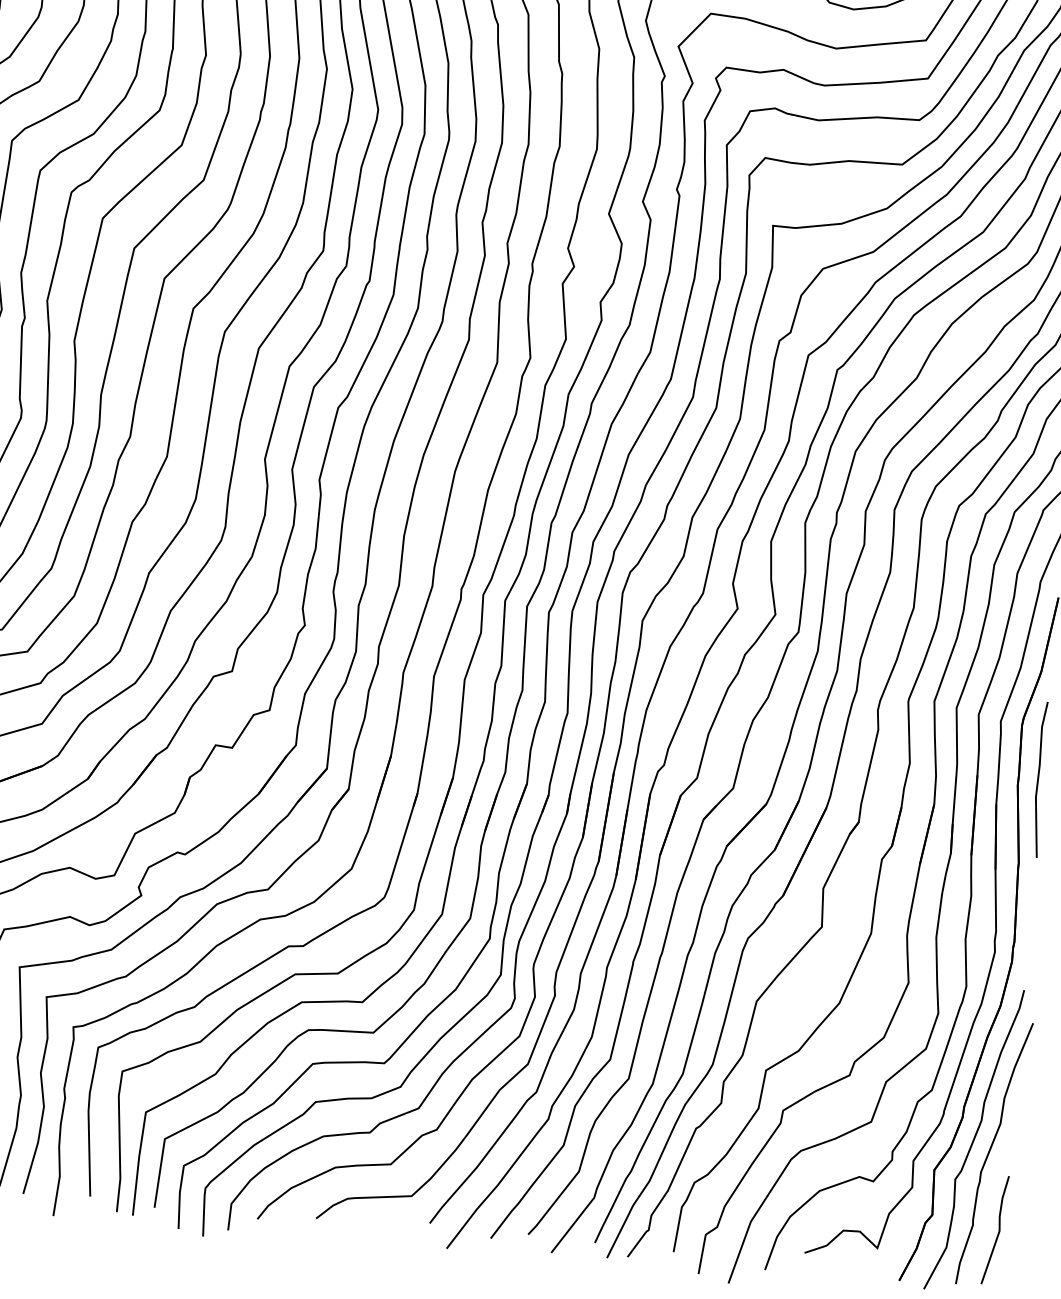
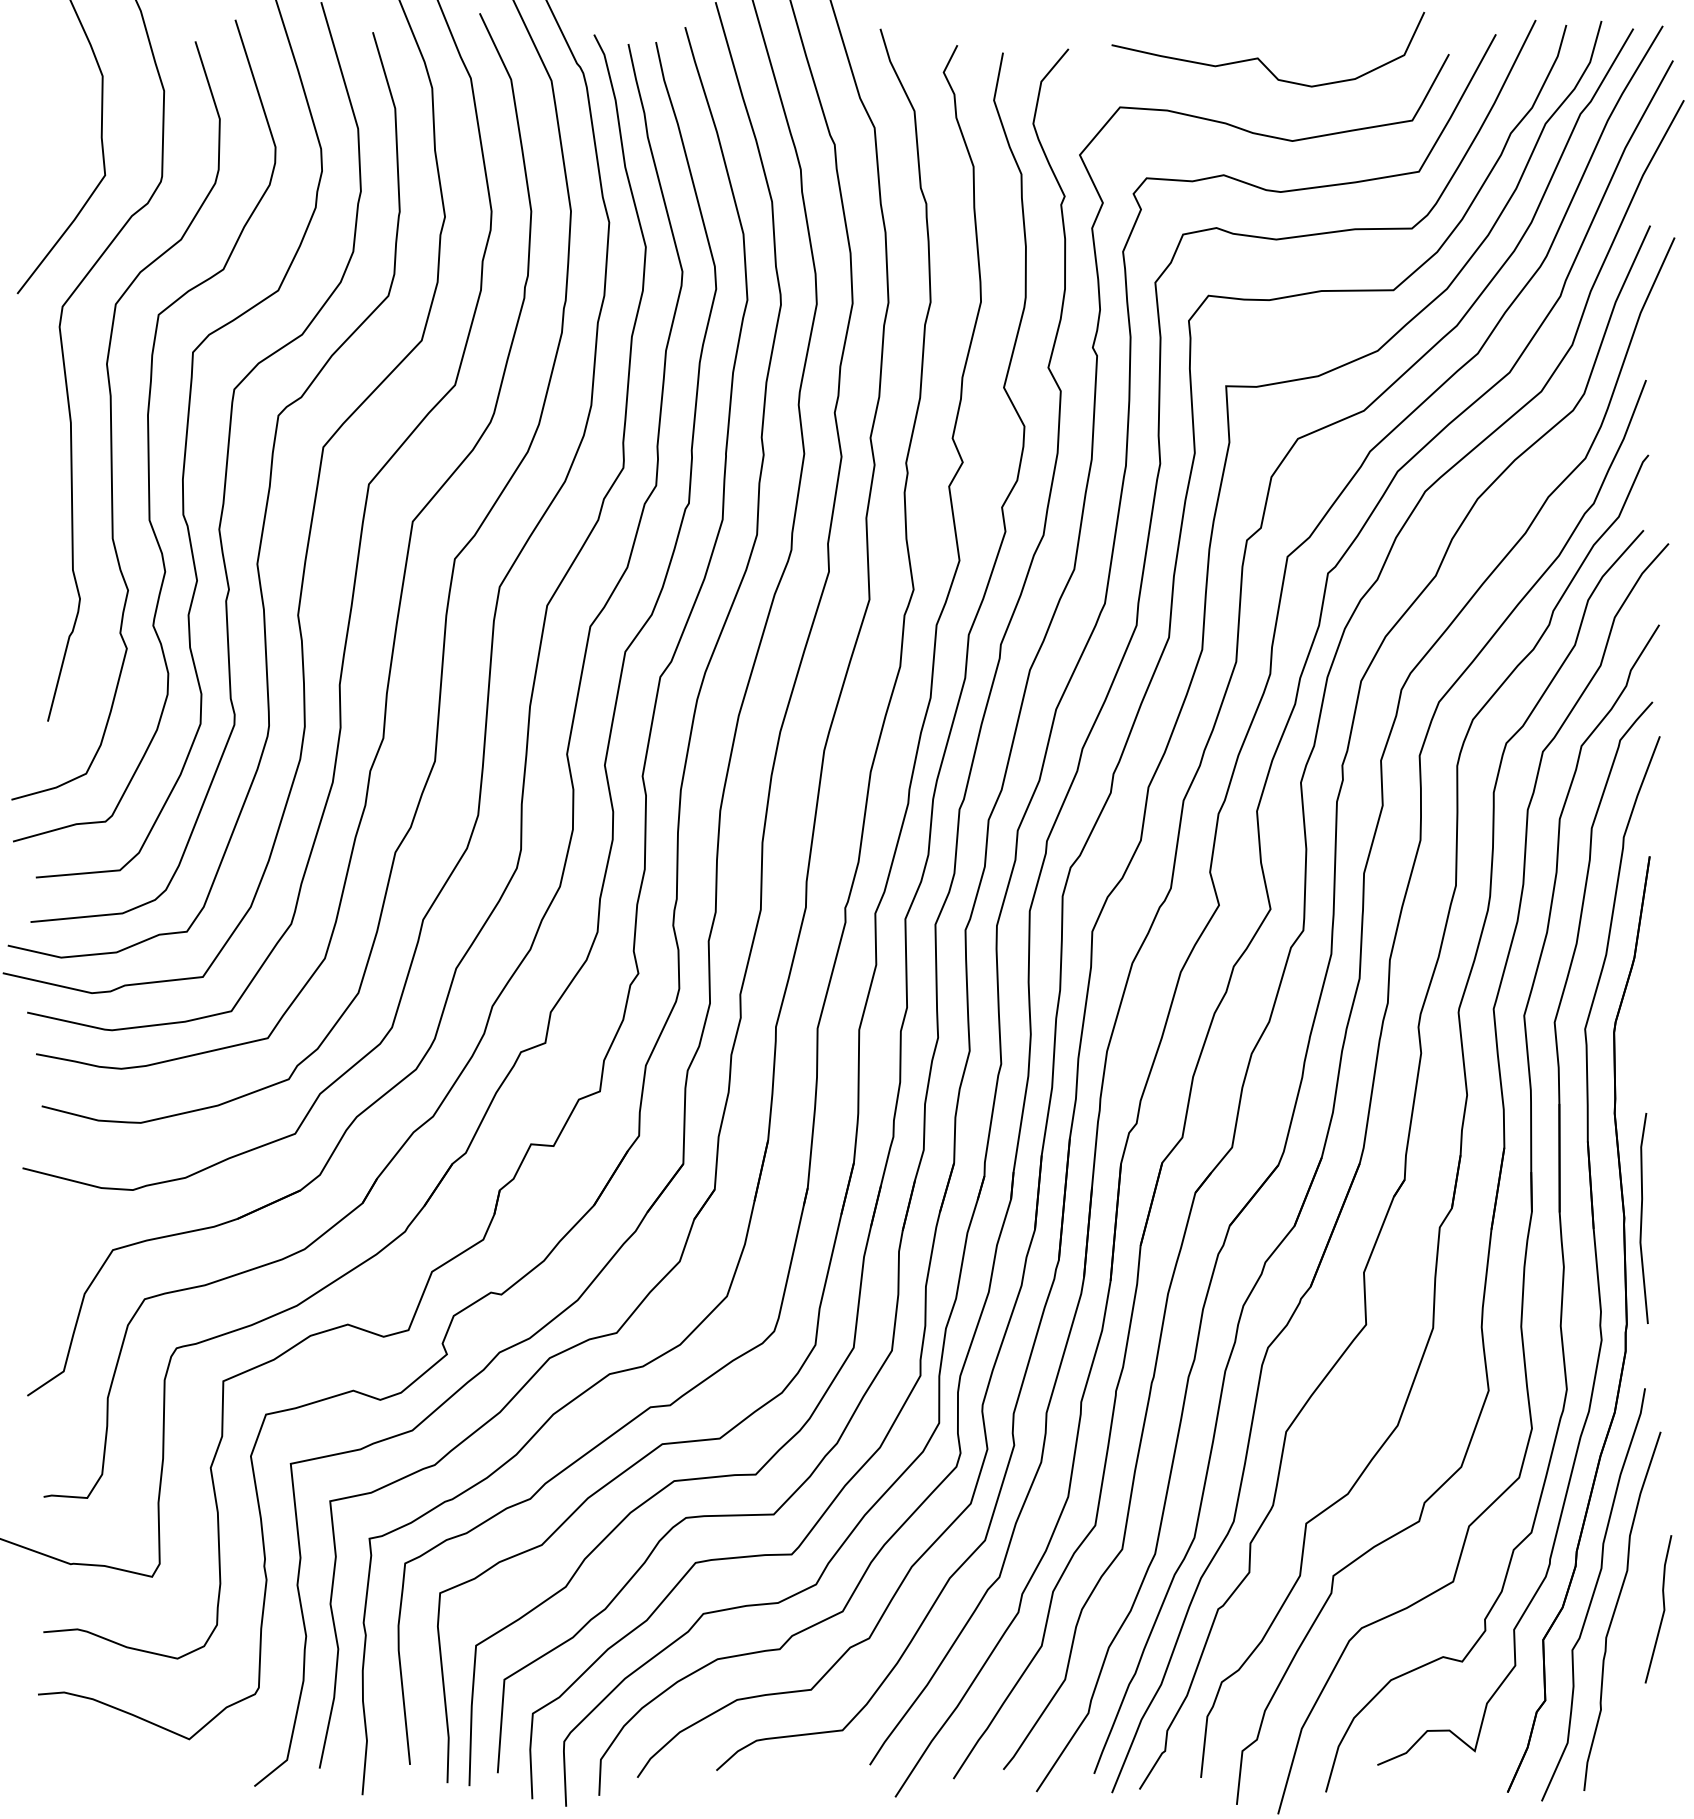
line: (1038, 779) -> (1642, 1218), moved
line: (998, 1230) -> (1663, 1609), moved

